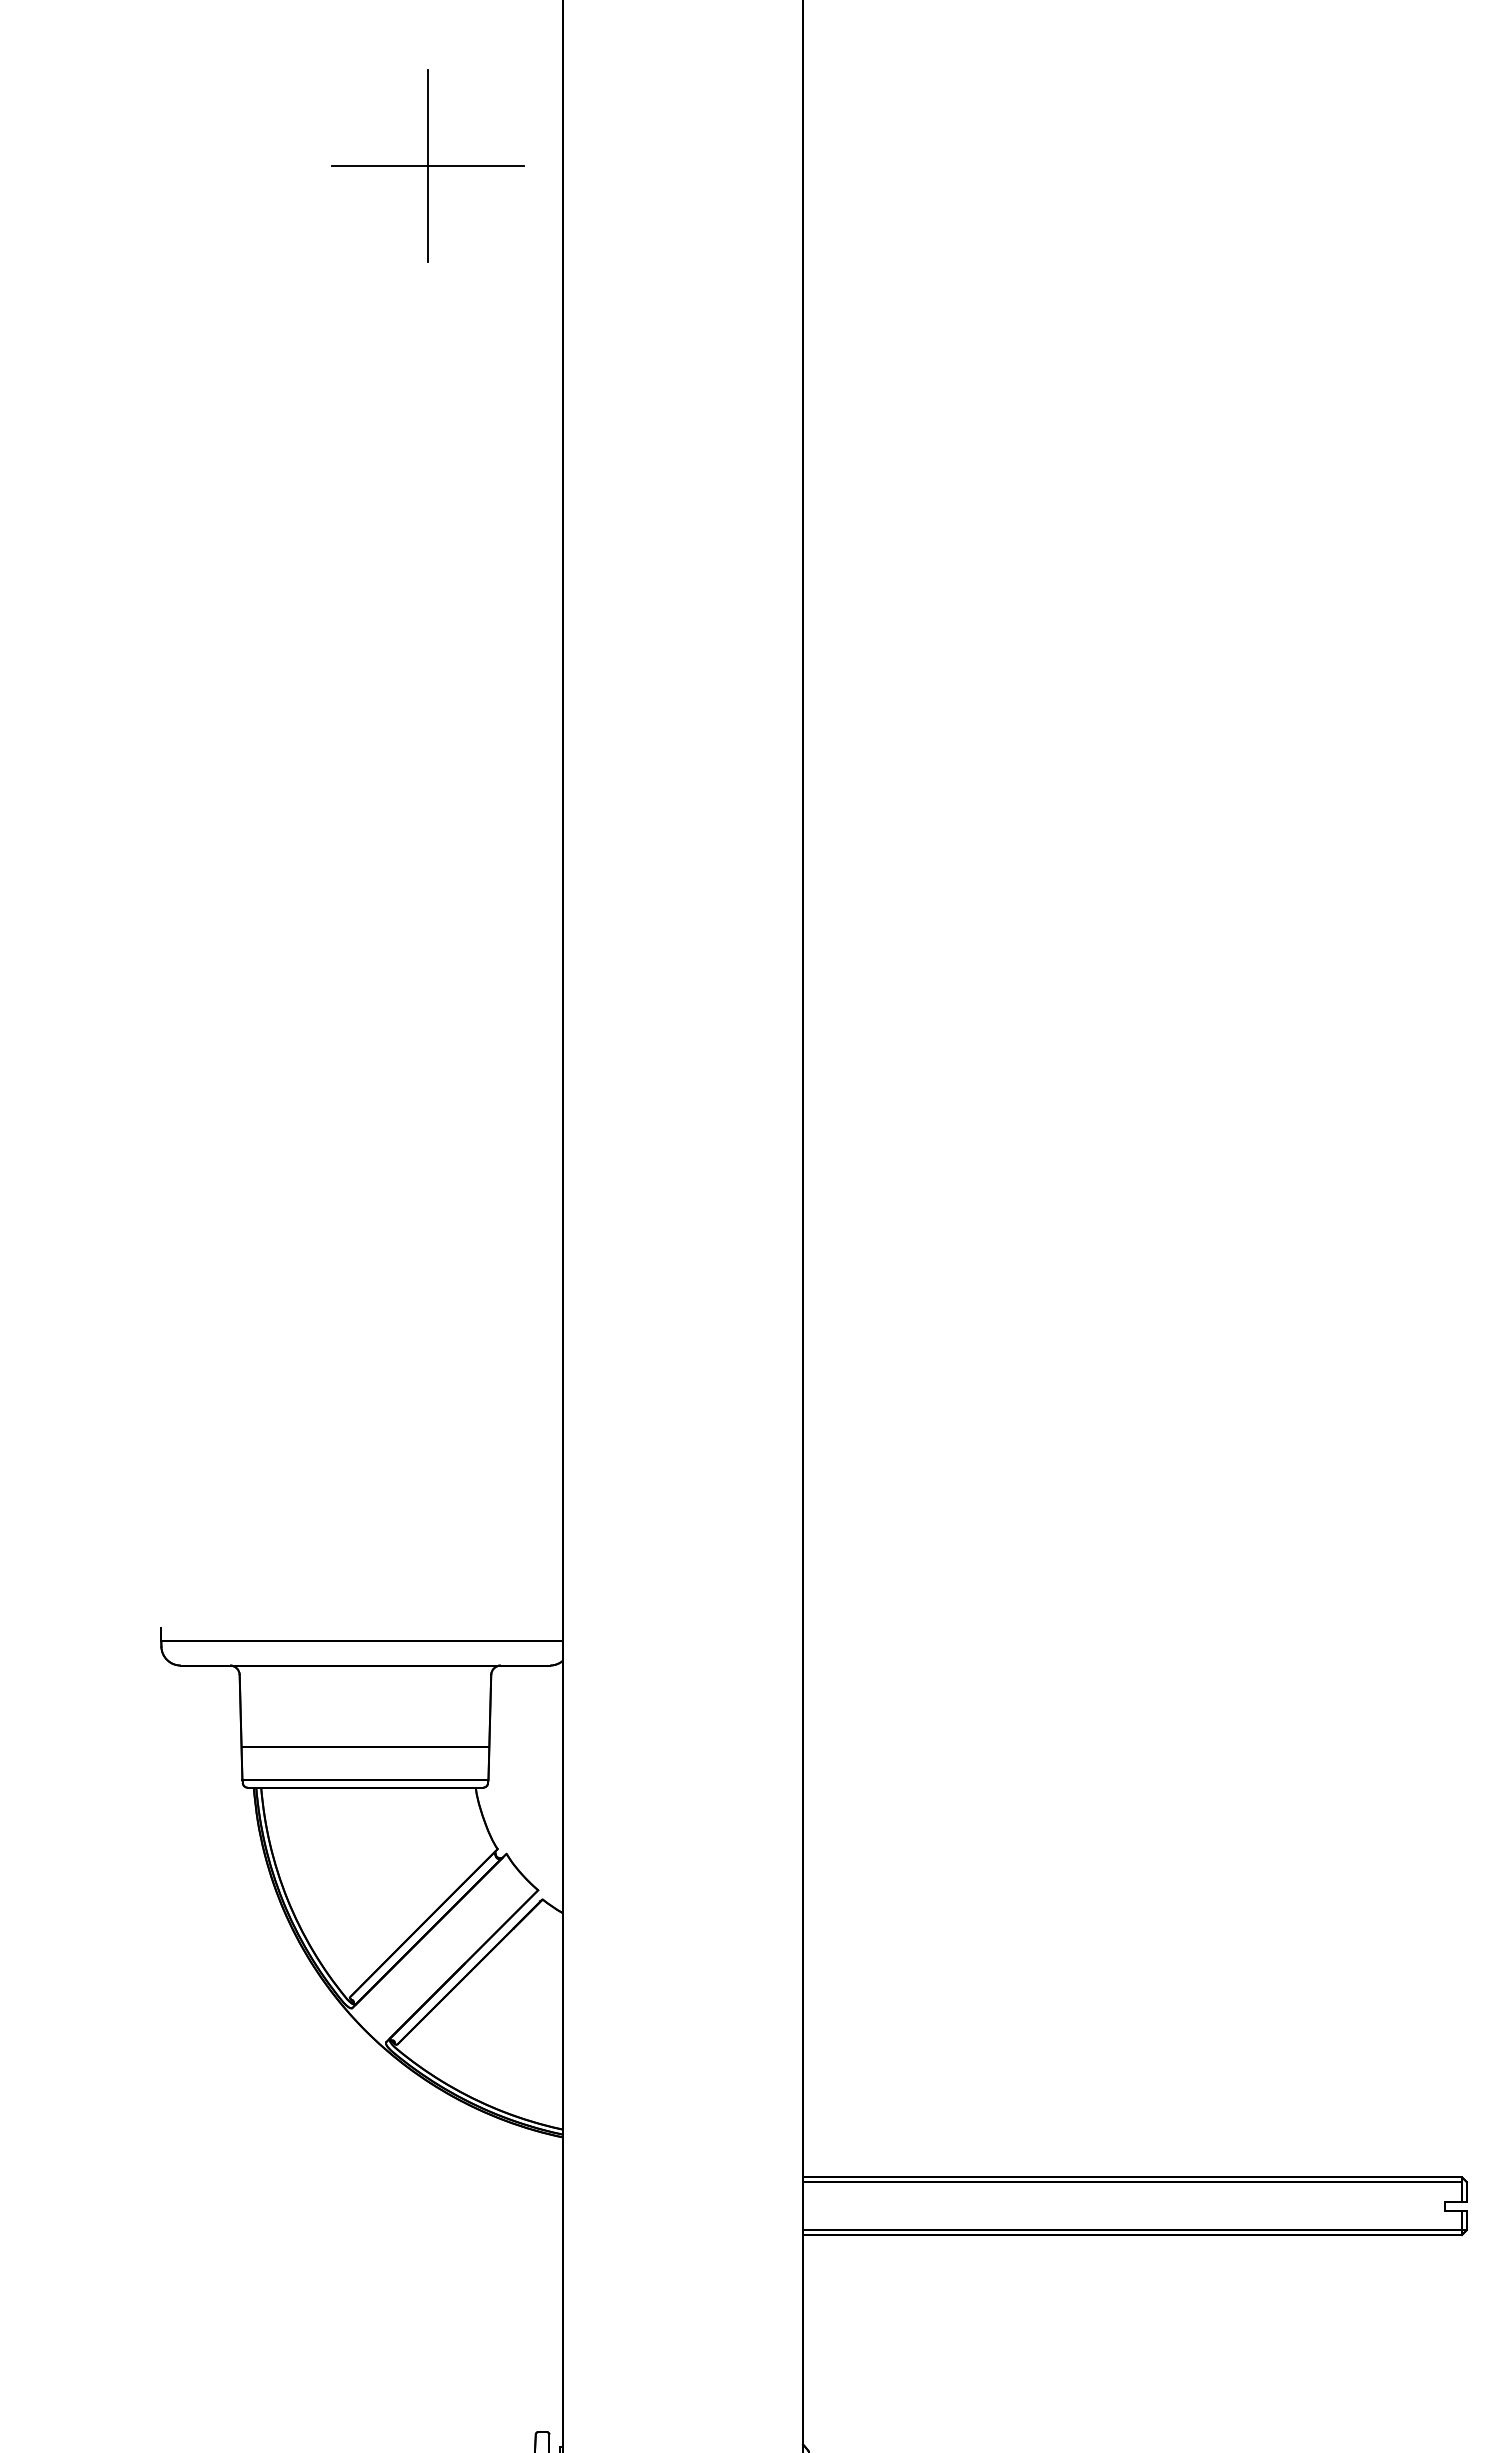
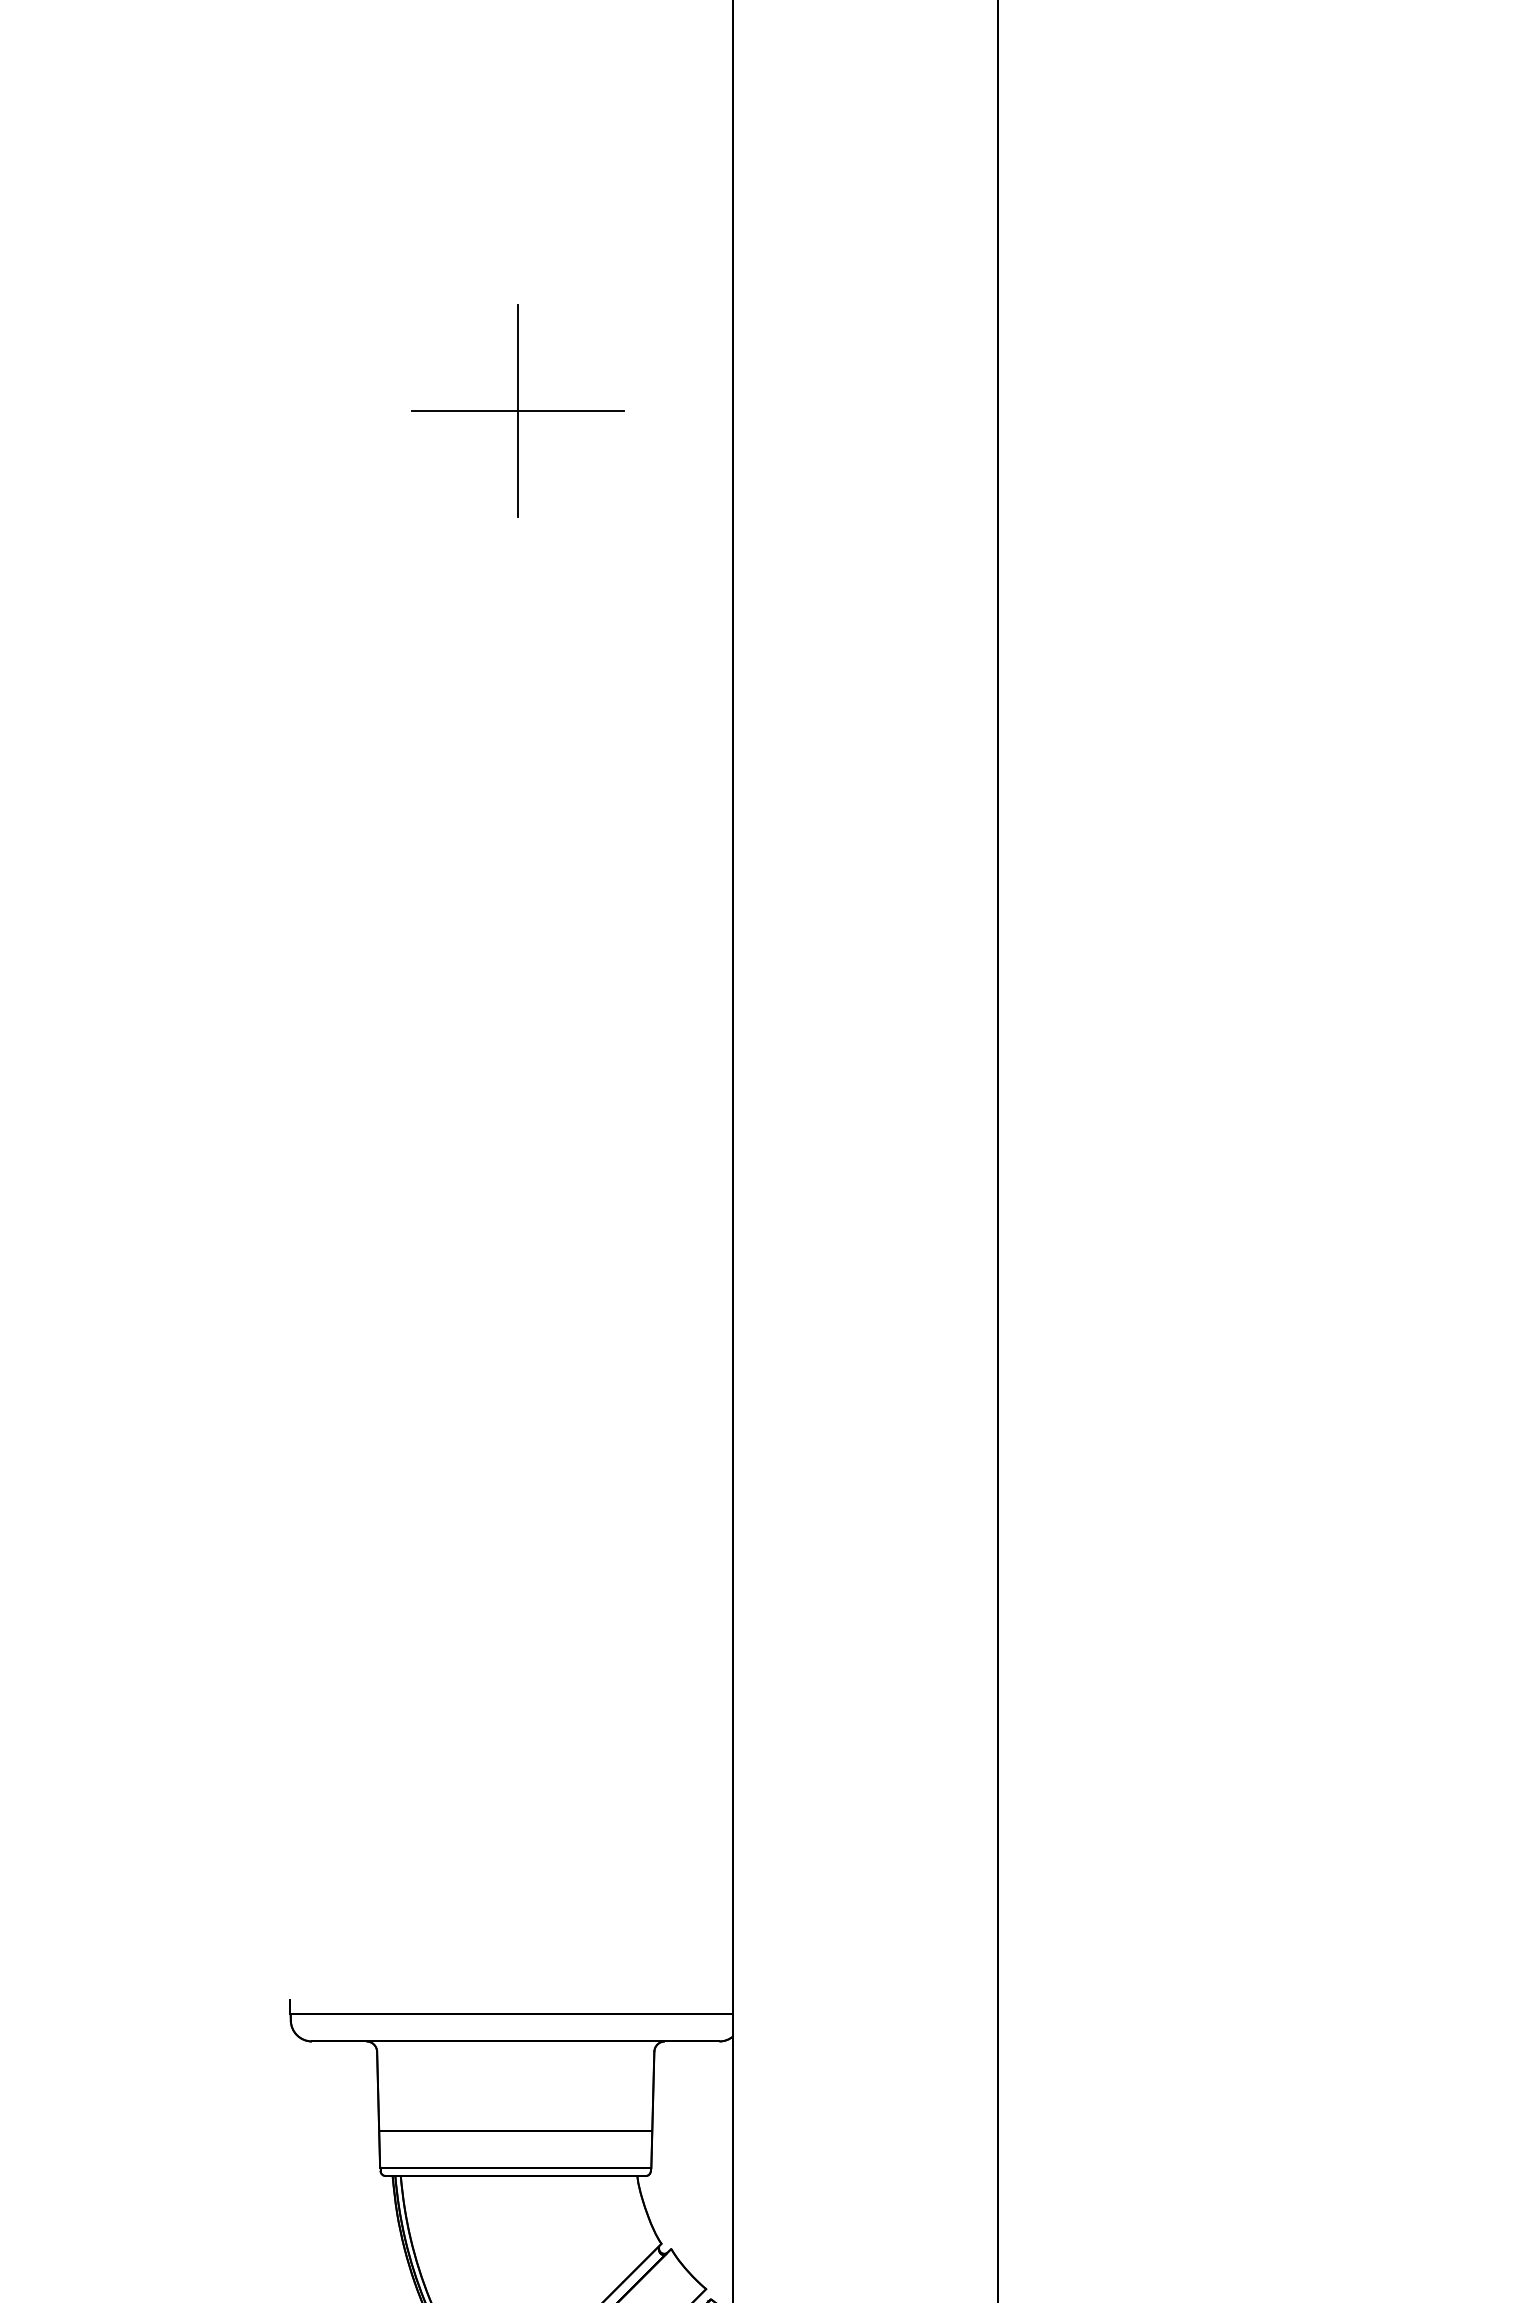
part: (427, 165) -> (517, 410), moved

